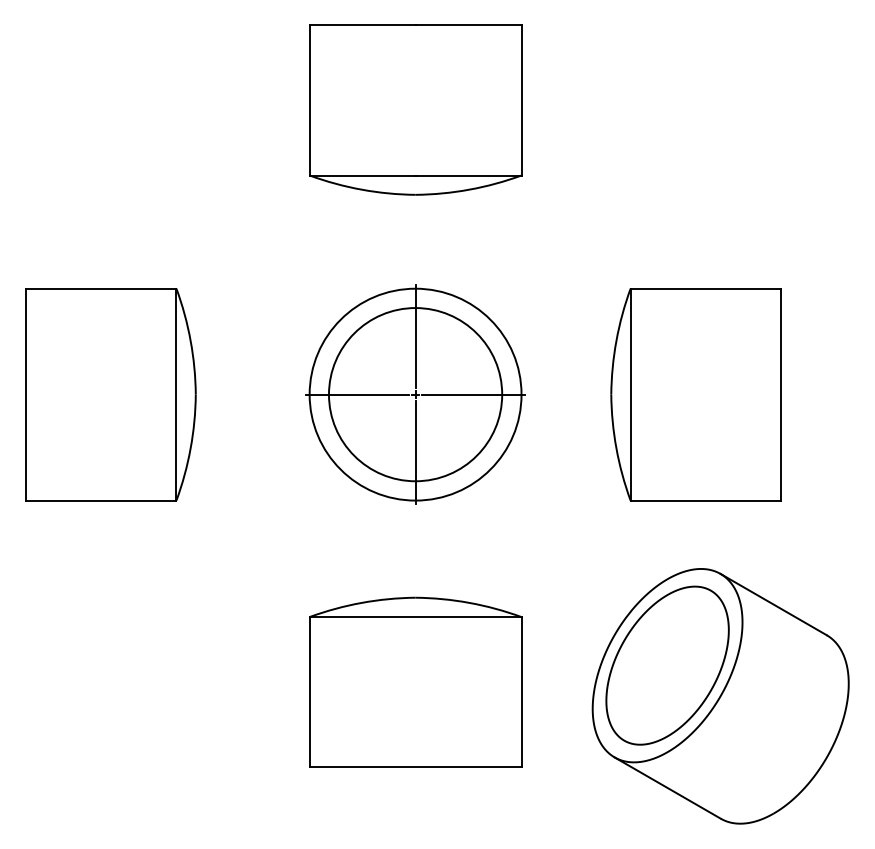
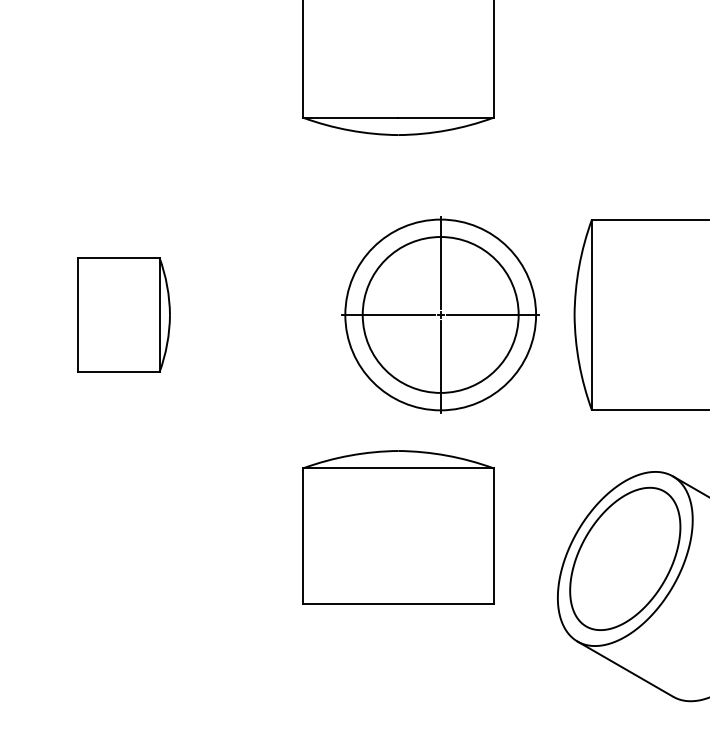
part: (110, 394) -> (123, 314), size x0.6
part: (415, 394) -> (440, 314), moved
part: (415, 681) -> (398, 526), moved

